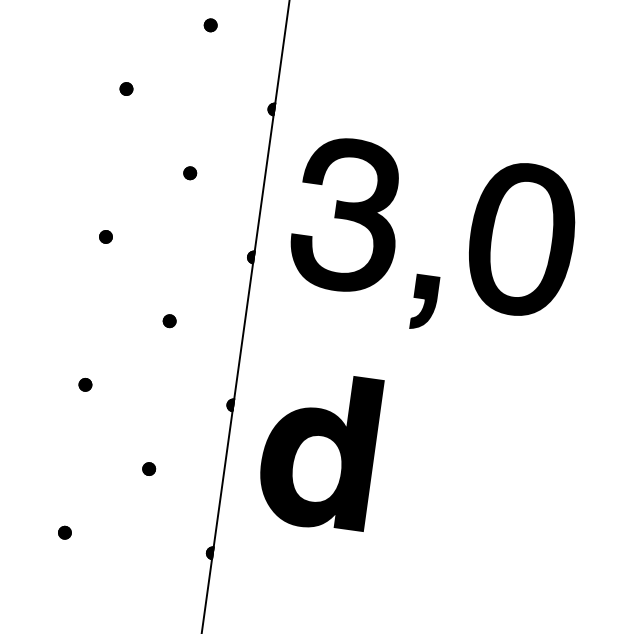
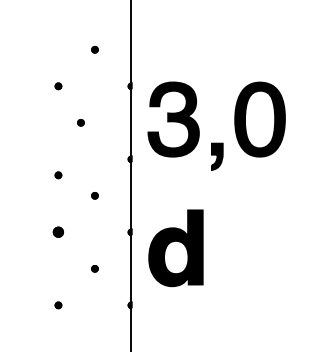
part: (189, 172) -> (80, 122), moved
part: (106, 237) -> (58, 175), moved
part: (427, 273) -> (216, 142), moved
part: (85, 385) -> (58, 232), size x1.6

